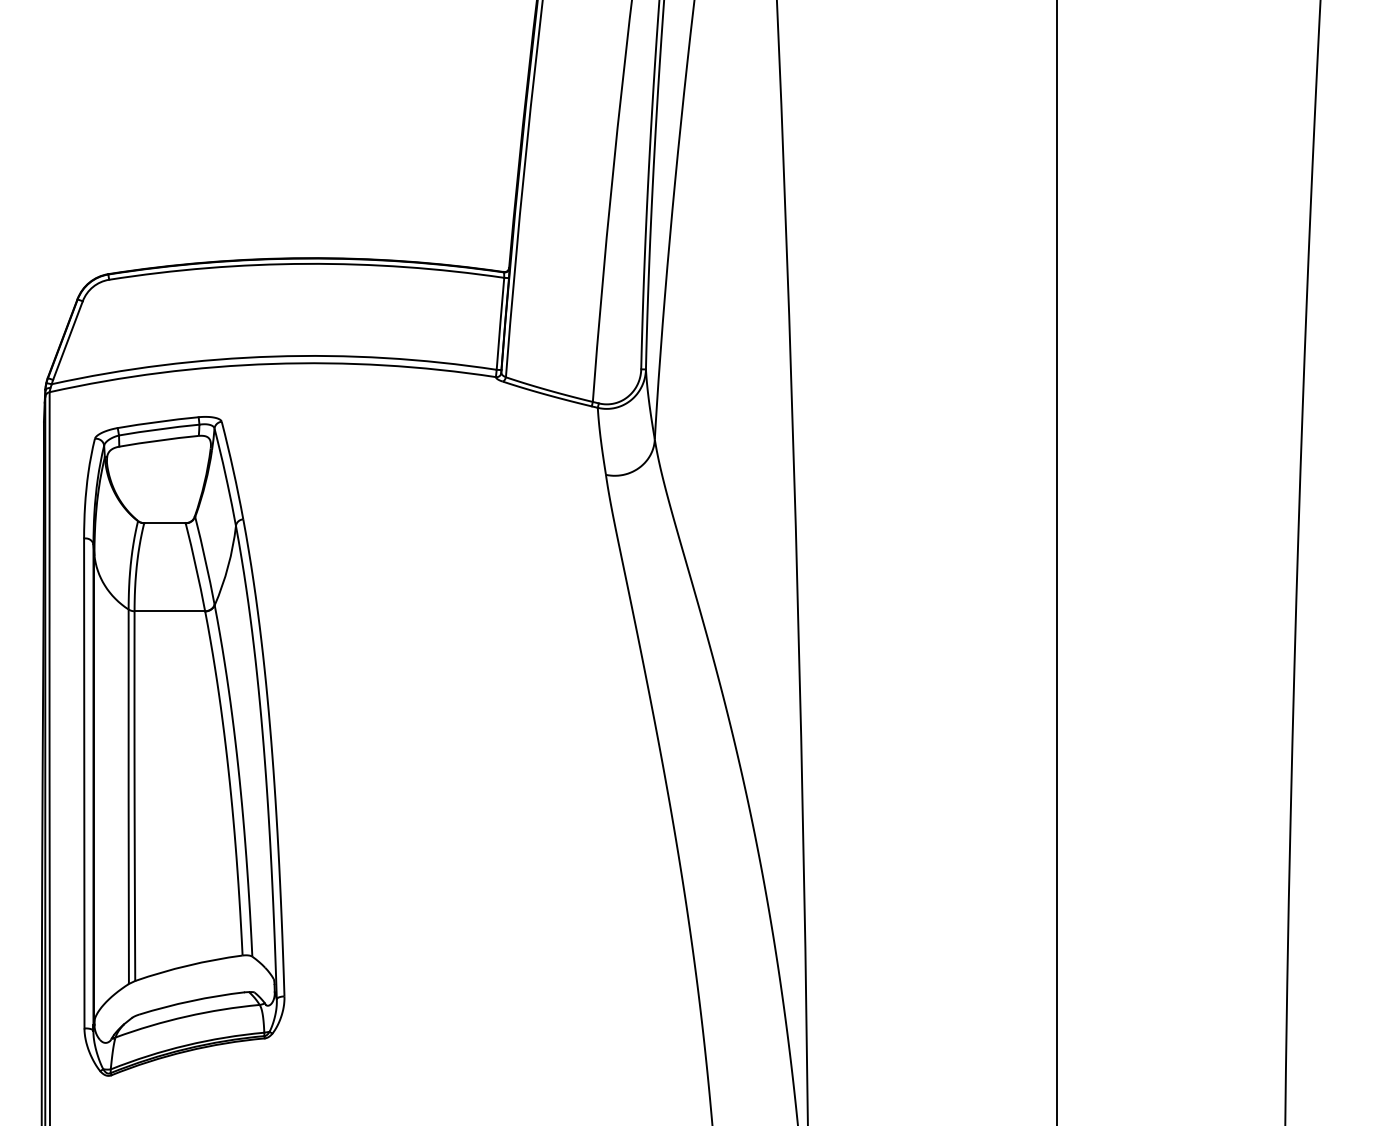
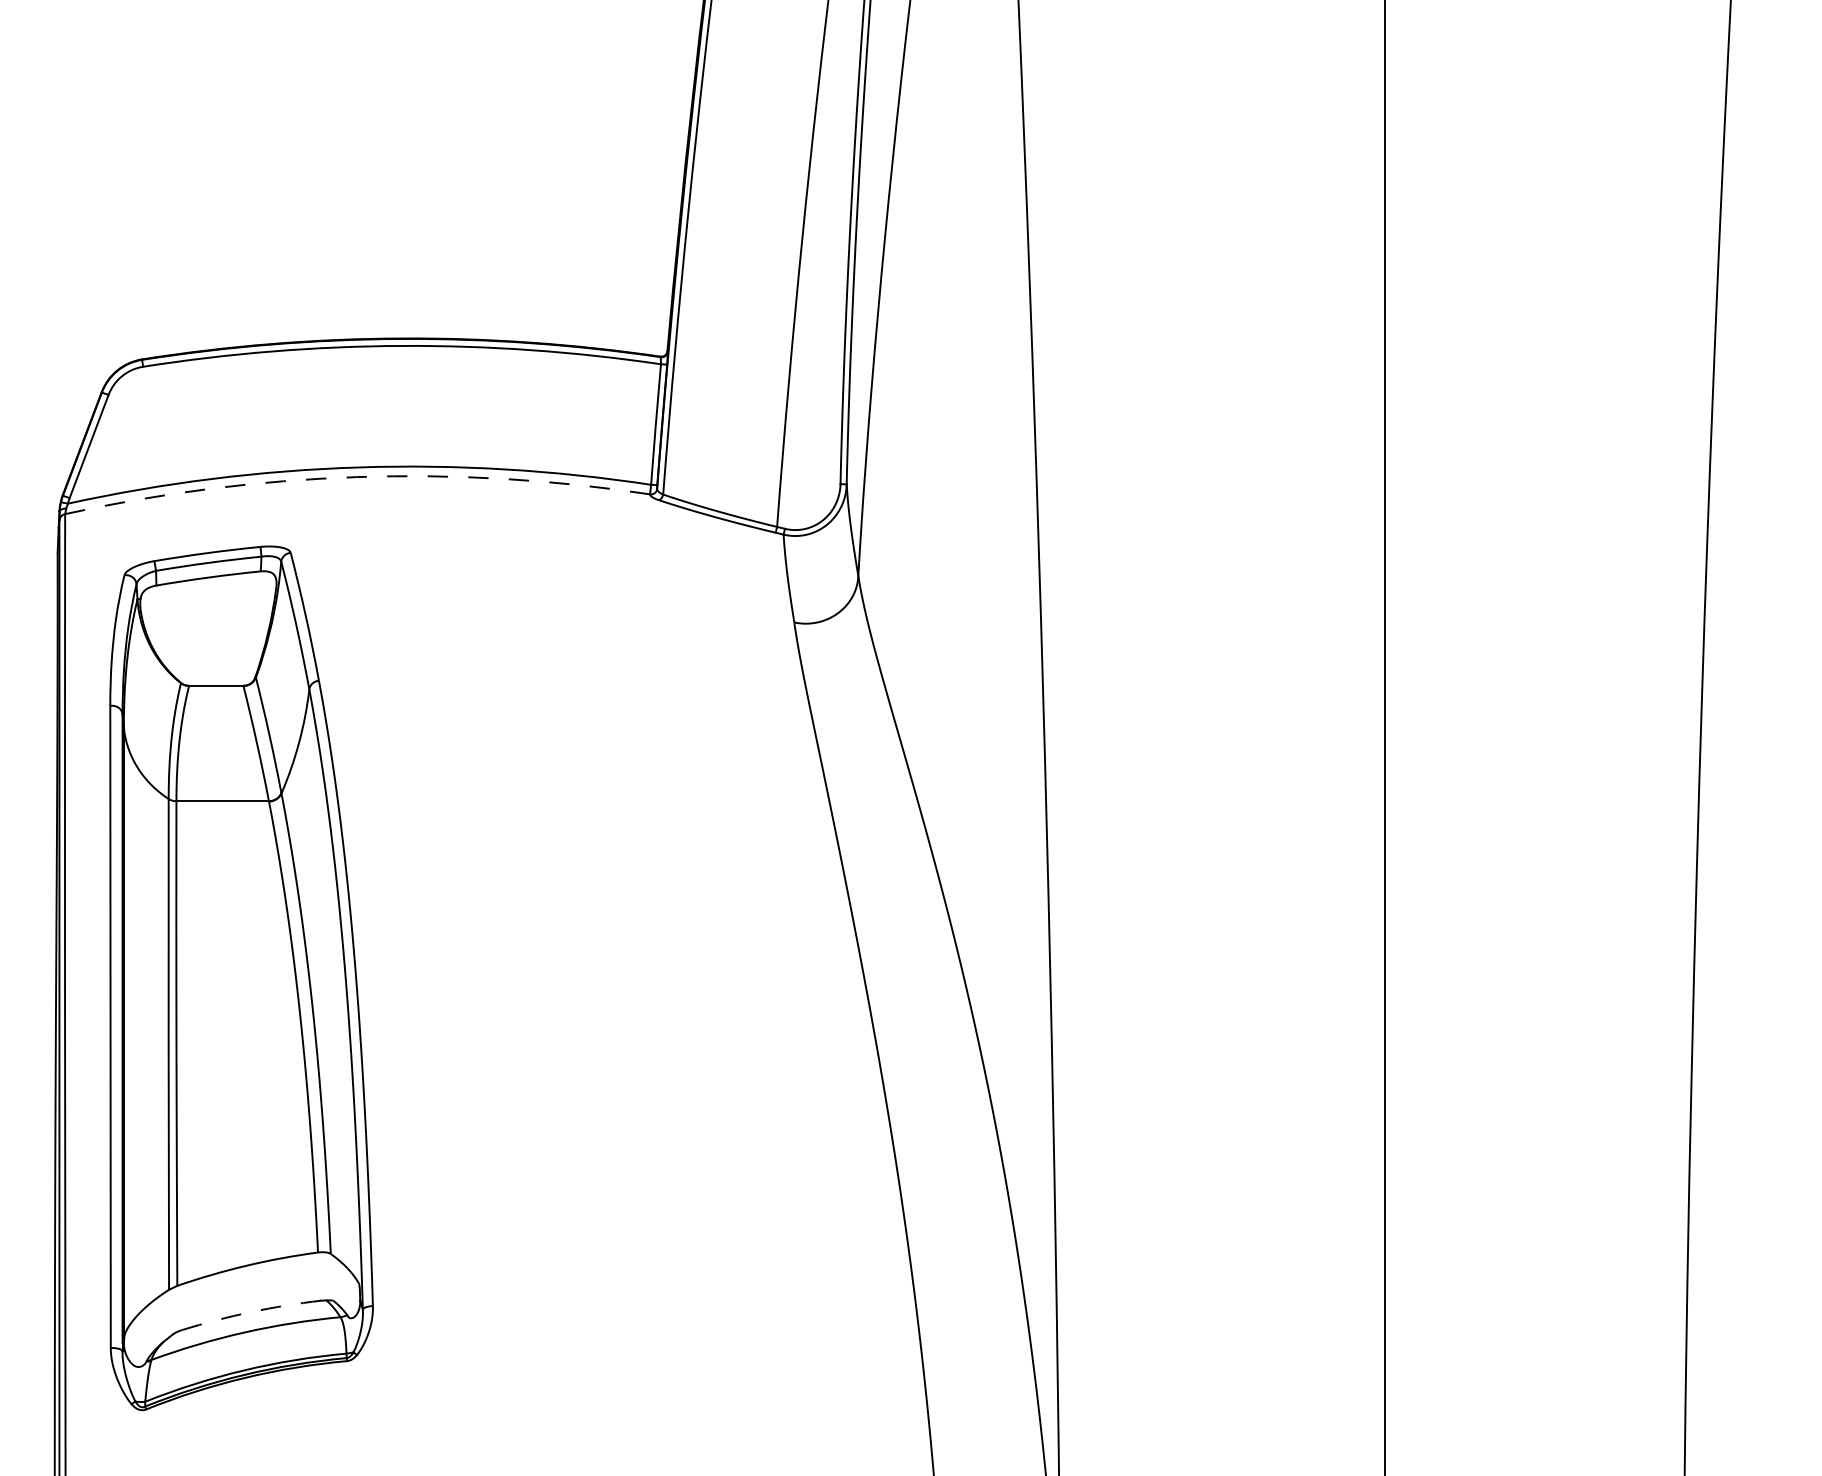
arc: (272, 363) -> (357, 476), solid -> dashed
arc: (191, 1001) -> (251, 1312), solid -> dashed

